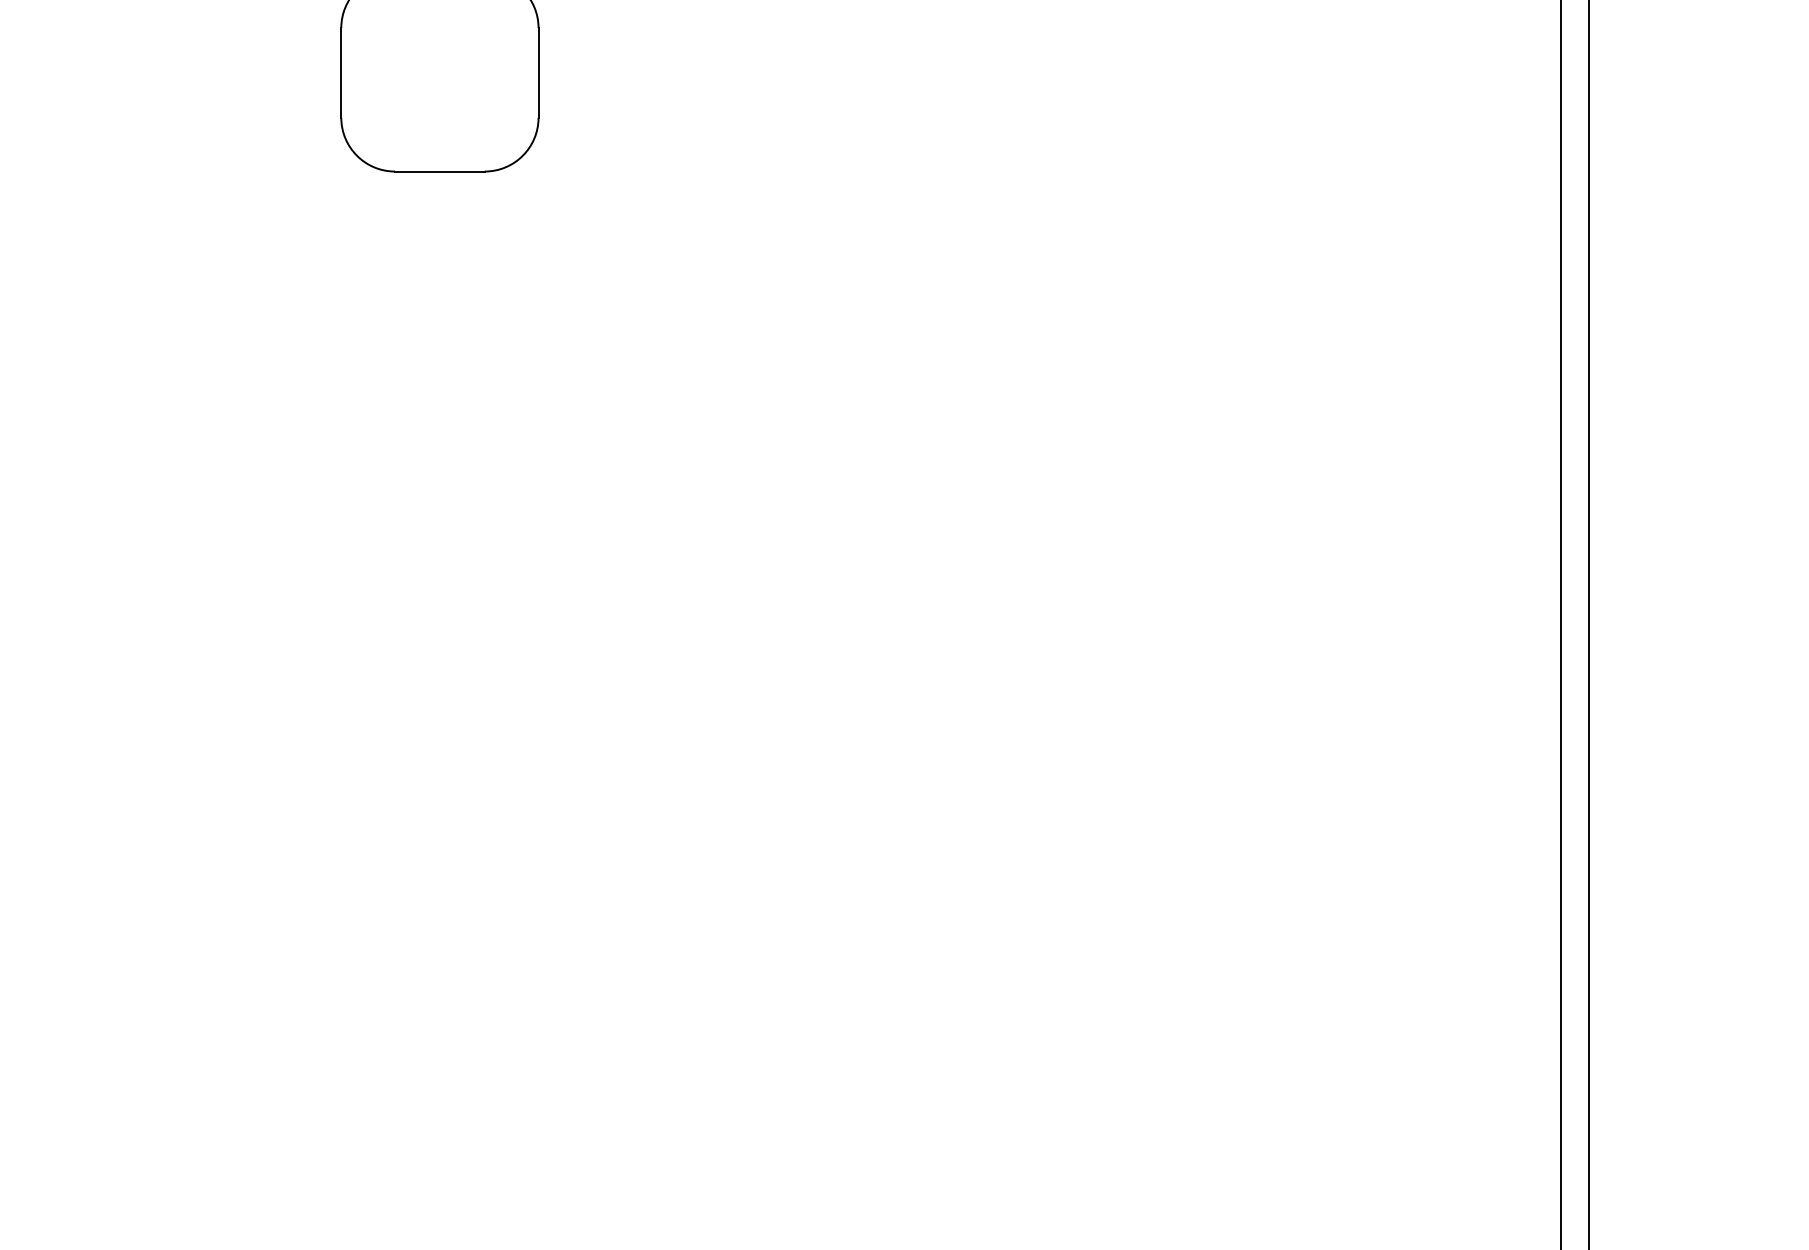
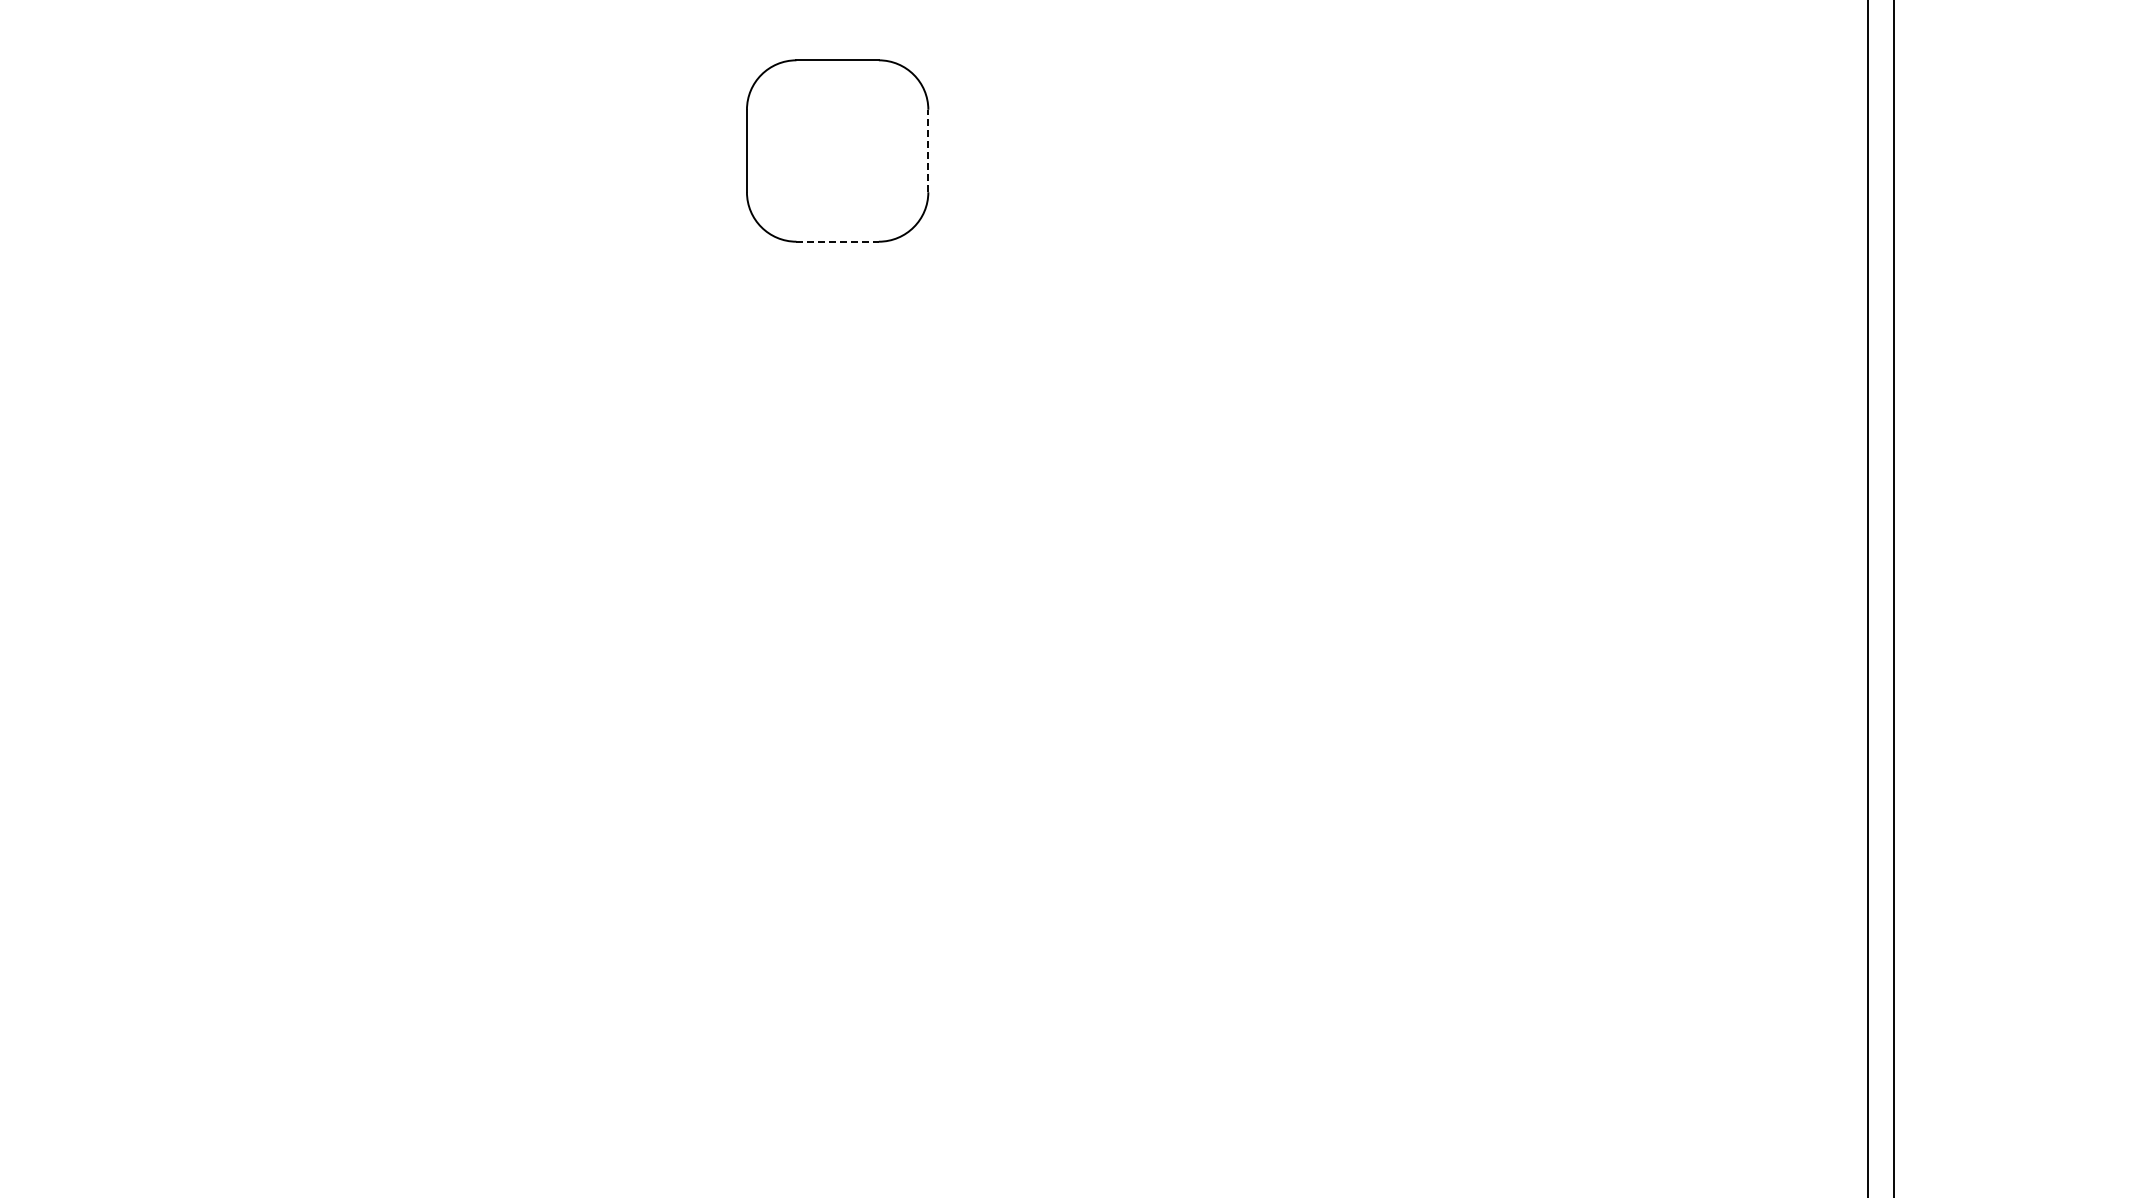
line: (538, 72) -> (928, 150), solid -> dashed
line: (440, 171) -> (838, 241), solid -> dashed

